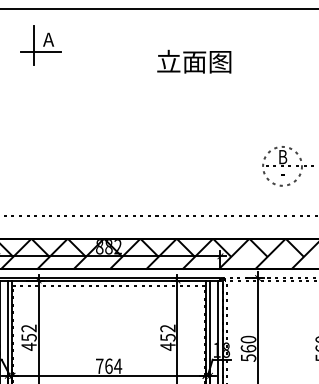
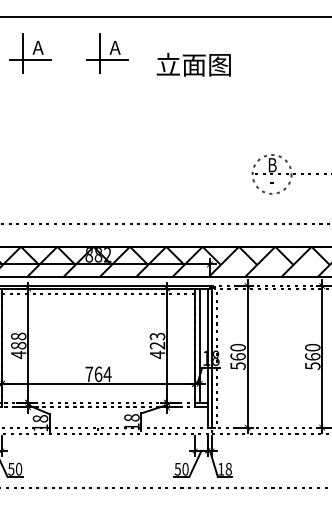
part: (117, 45) -> (107, 53), added
text: (193, 61) -> (193, 64), moved
text: (28, 332) -> (18, 340), 452 -> 488
text: (167, 332) -> (157, 340), 452 -> 423

